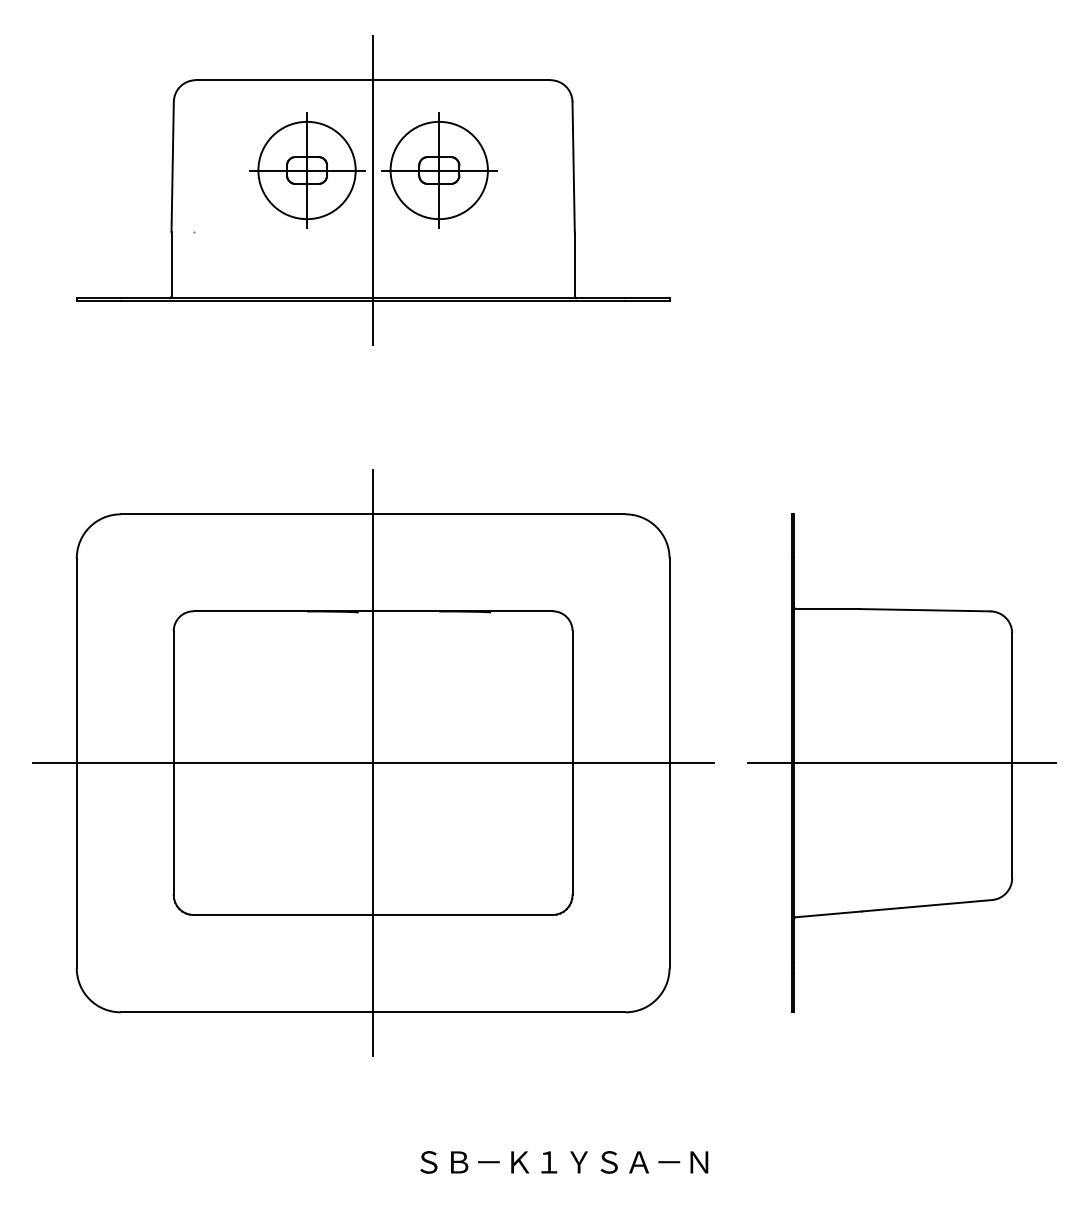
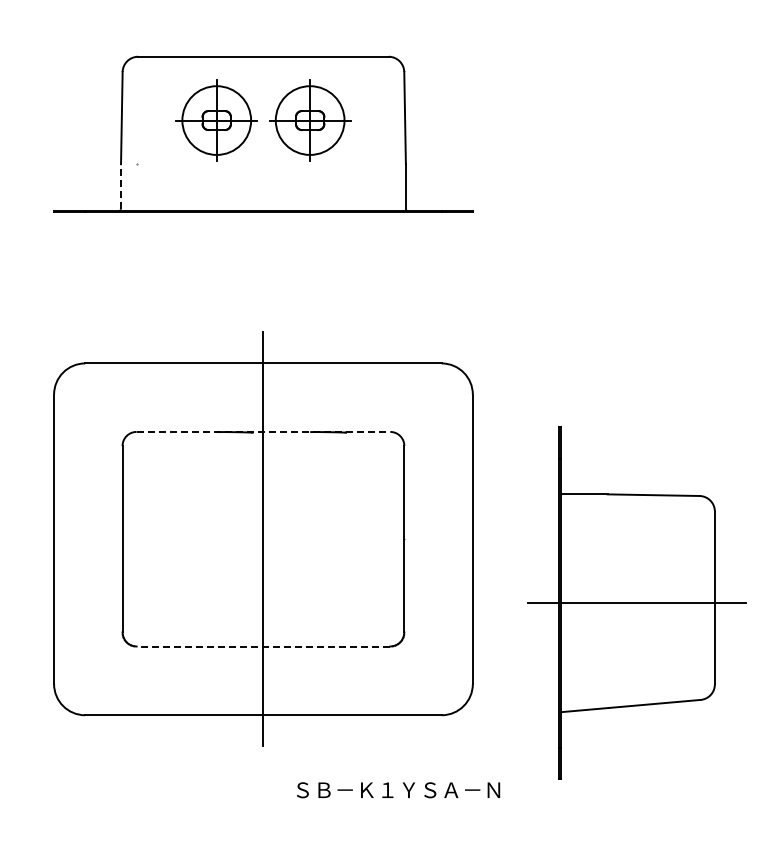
line: (373, 190) -> (263, 134), removed
line: (172, 263) -> (121, 186), solid -> dashed
line: (373, 610) -> (263, 431), solid -> dashed
part: (901, 762) -> (636, 602), moved
line: (371, 763) -> (262, 539), removed
line: (373, 915) -> (263, 646), solid -> dashed
text: (564, 1162) -> (398, 790), moved

